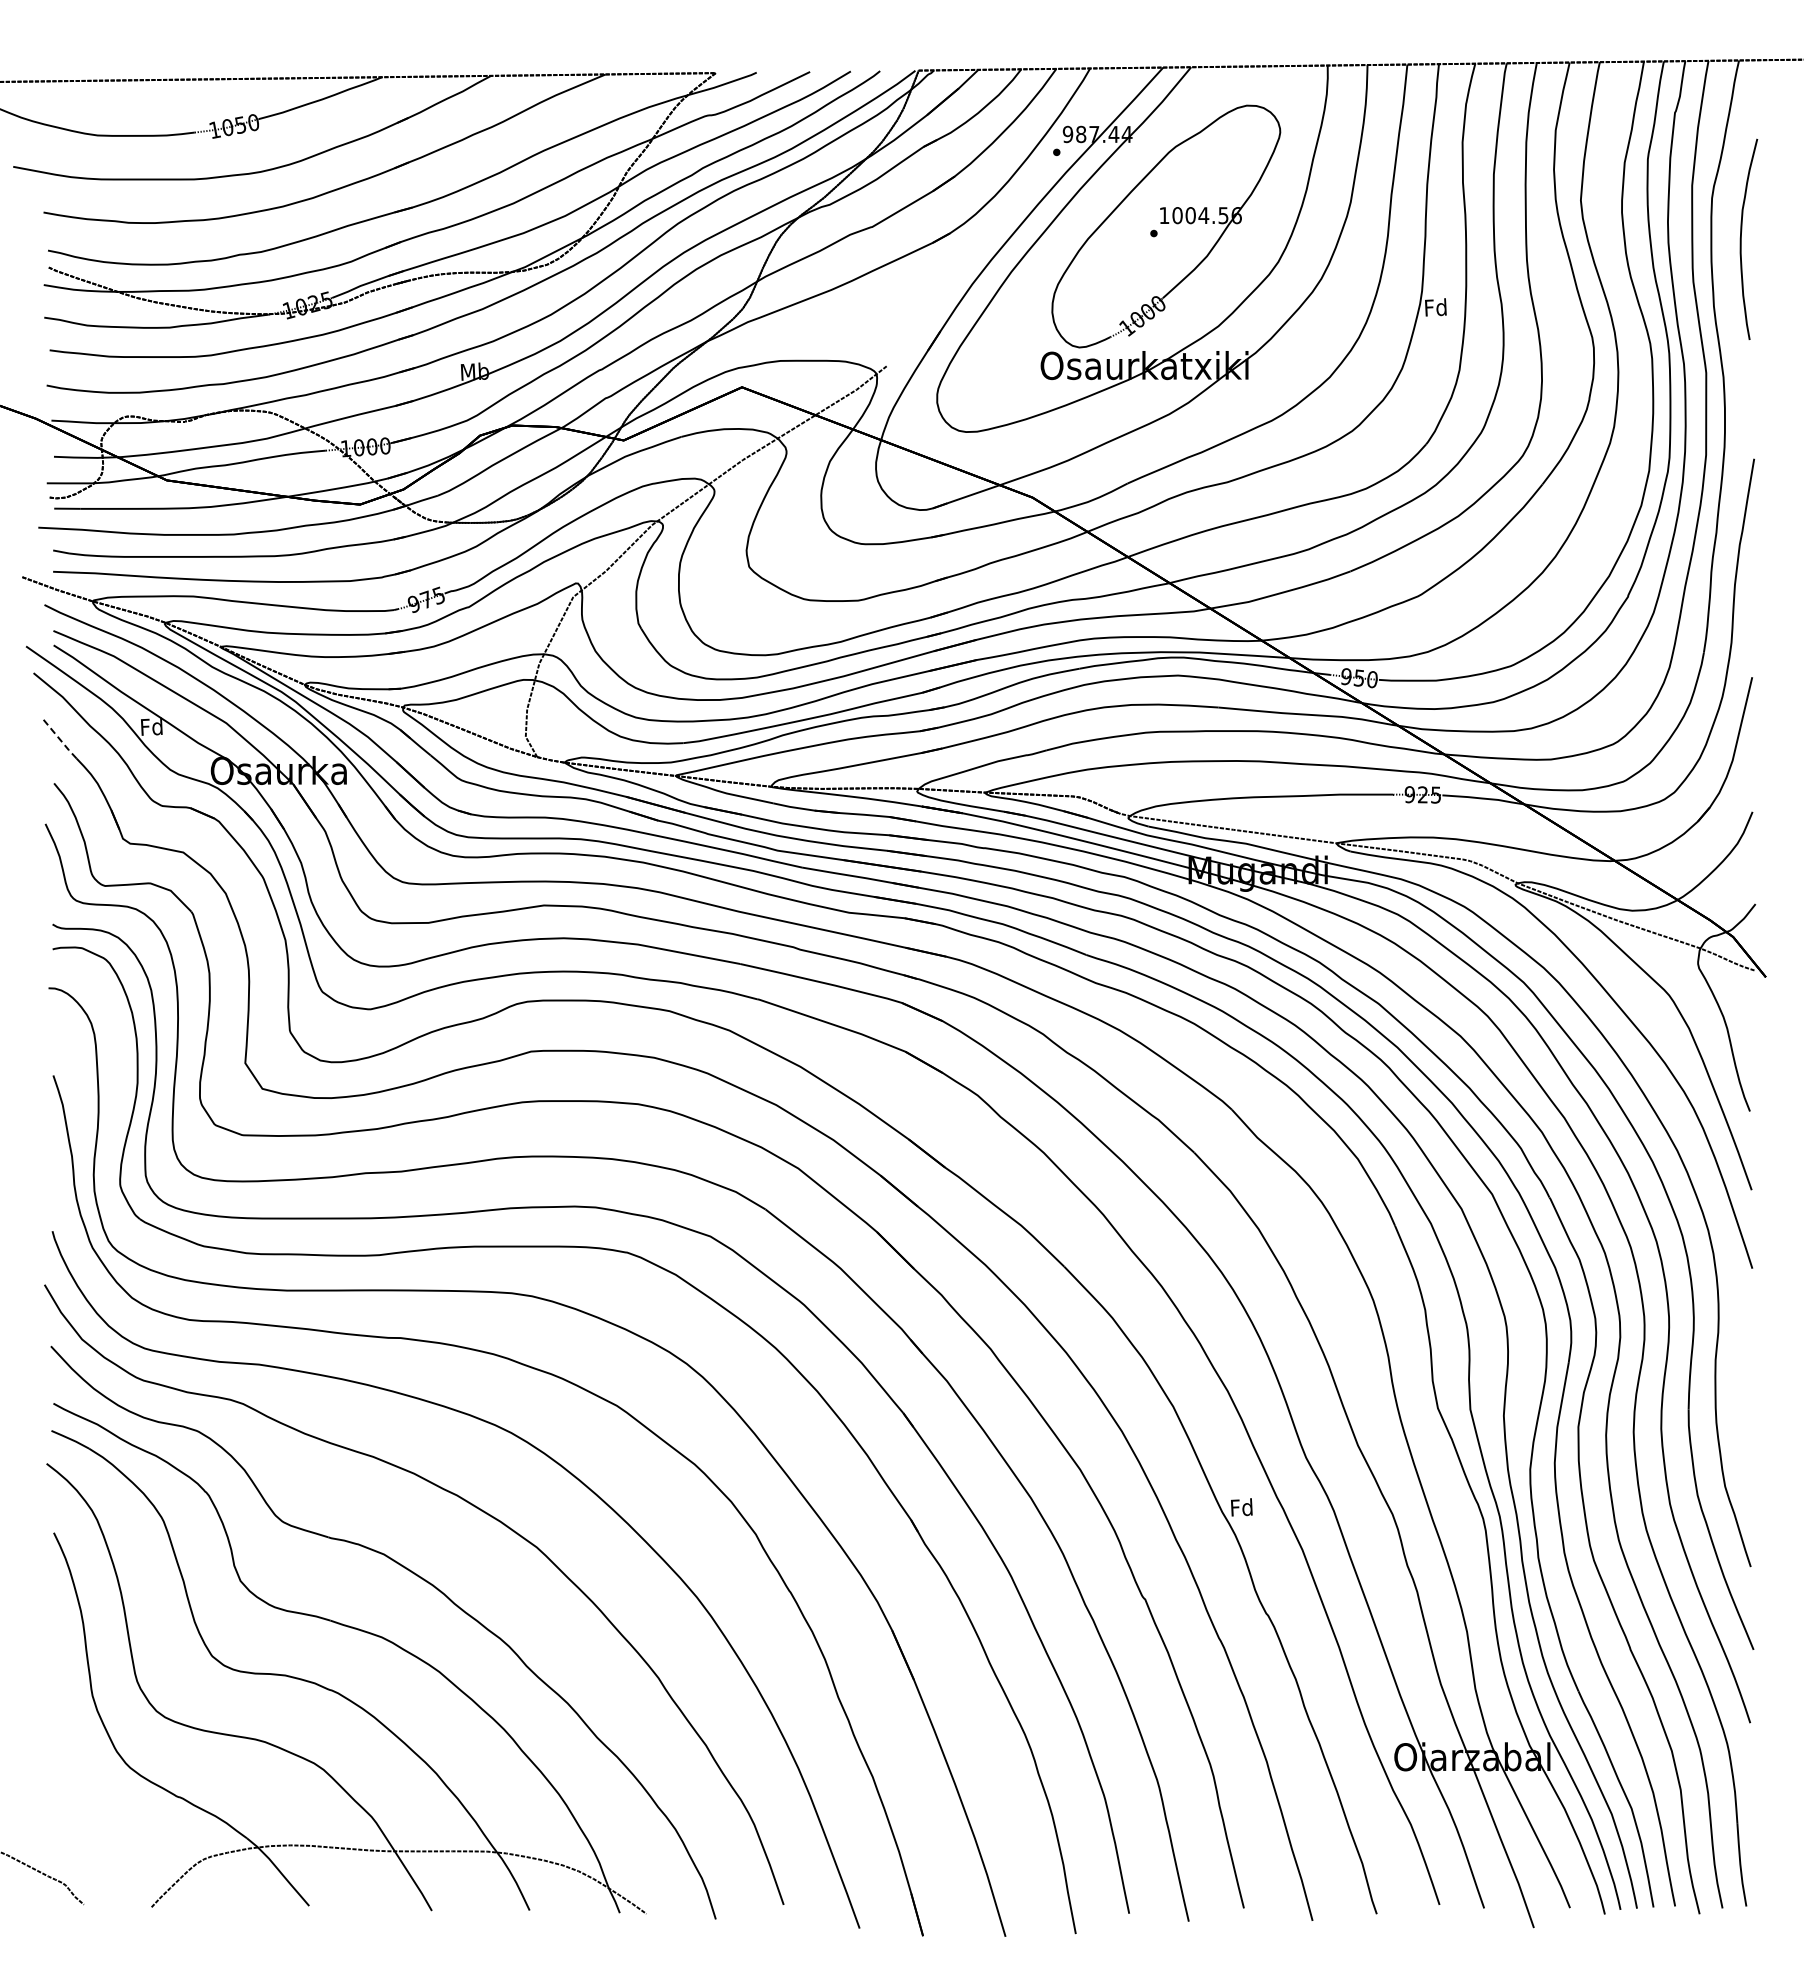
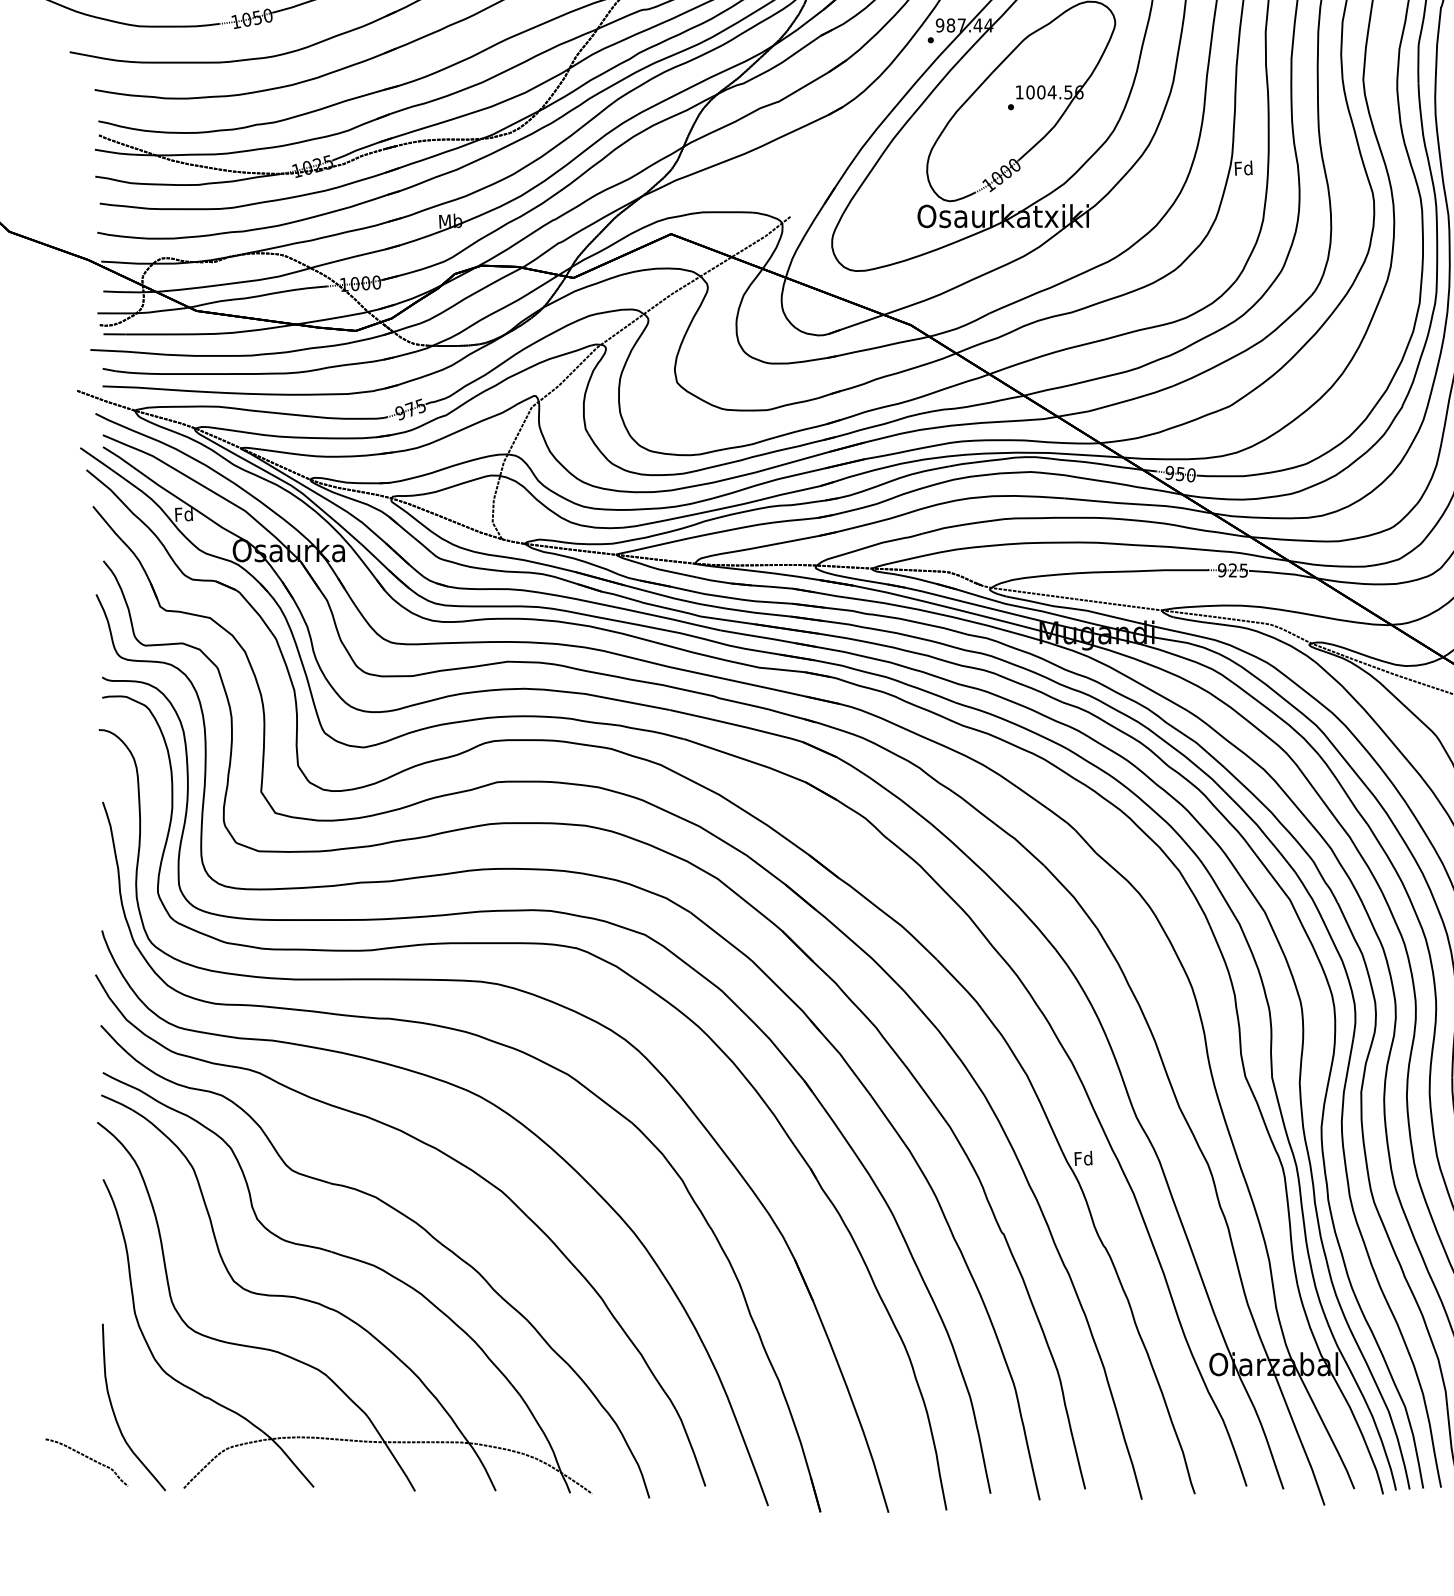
line: (59, 738) -> (107, 523), dashed -> solid
curve: (67, 1814) -> (114, 1411), added

